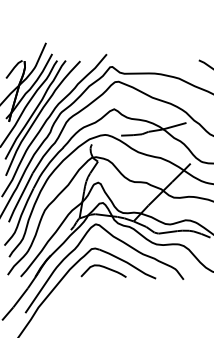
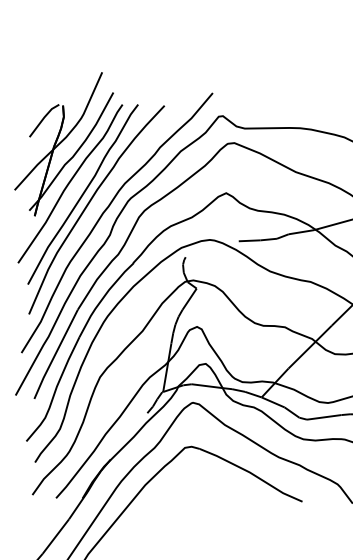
curve: (104, 268) -> (208, 483), removed

